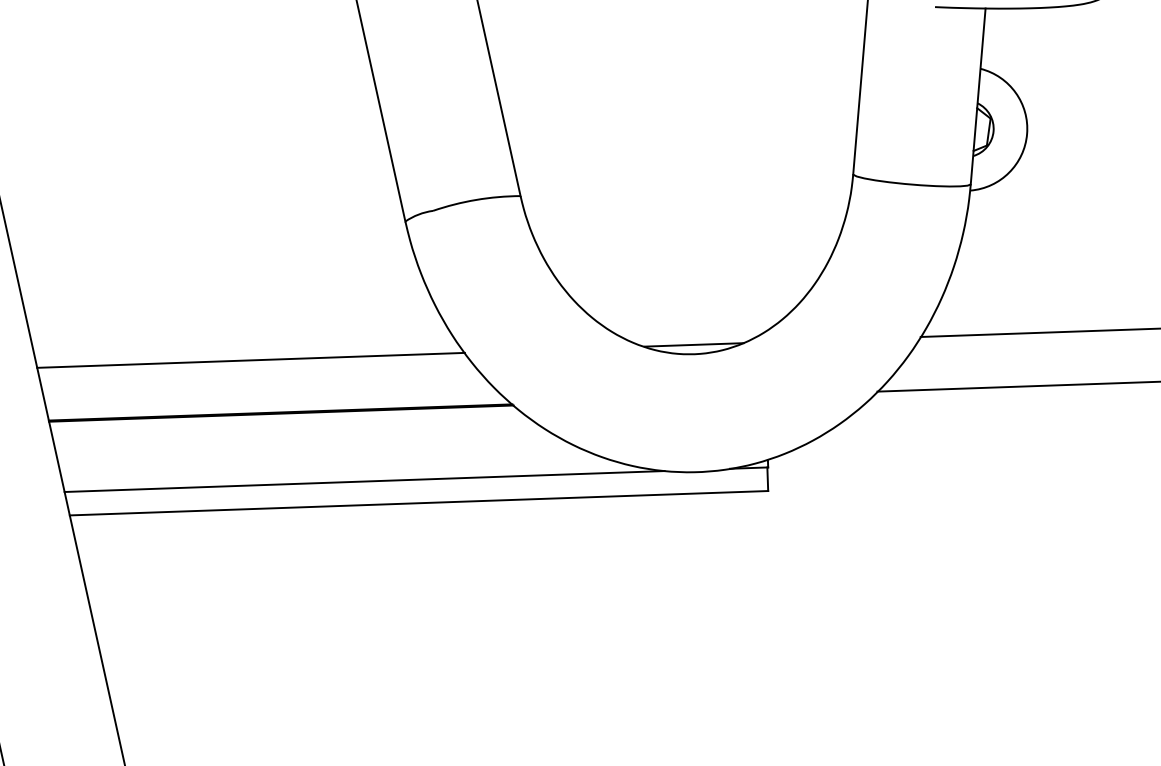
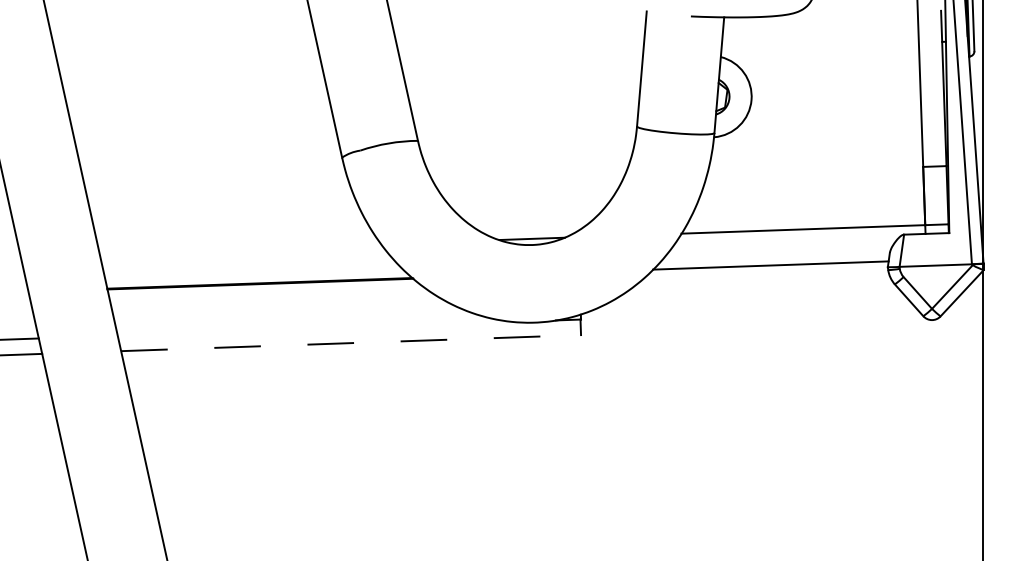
line: (251, 359) -> (240, 248), removed
line: (363, 481) -> (314, 328), removed
line: (419, 503) -> (351, 343), solid -> dashed

